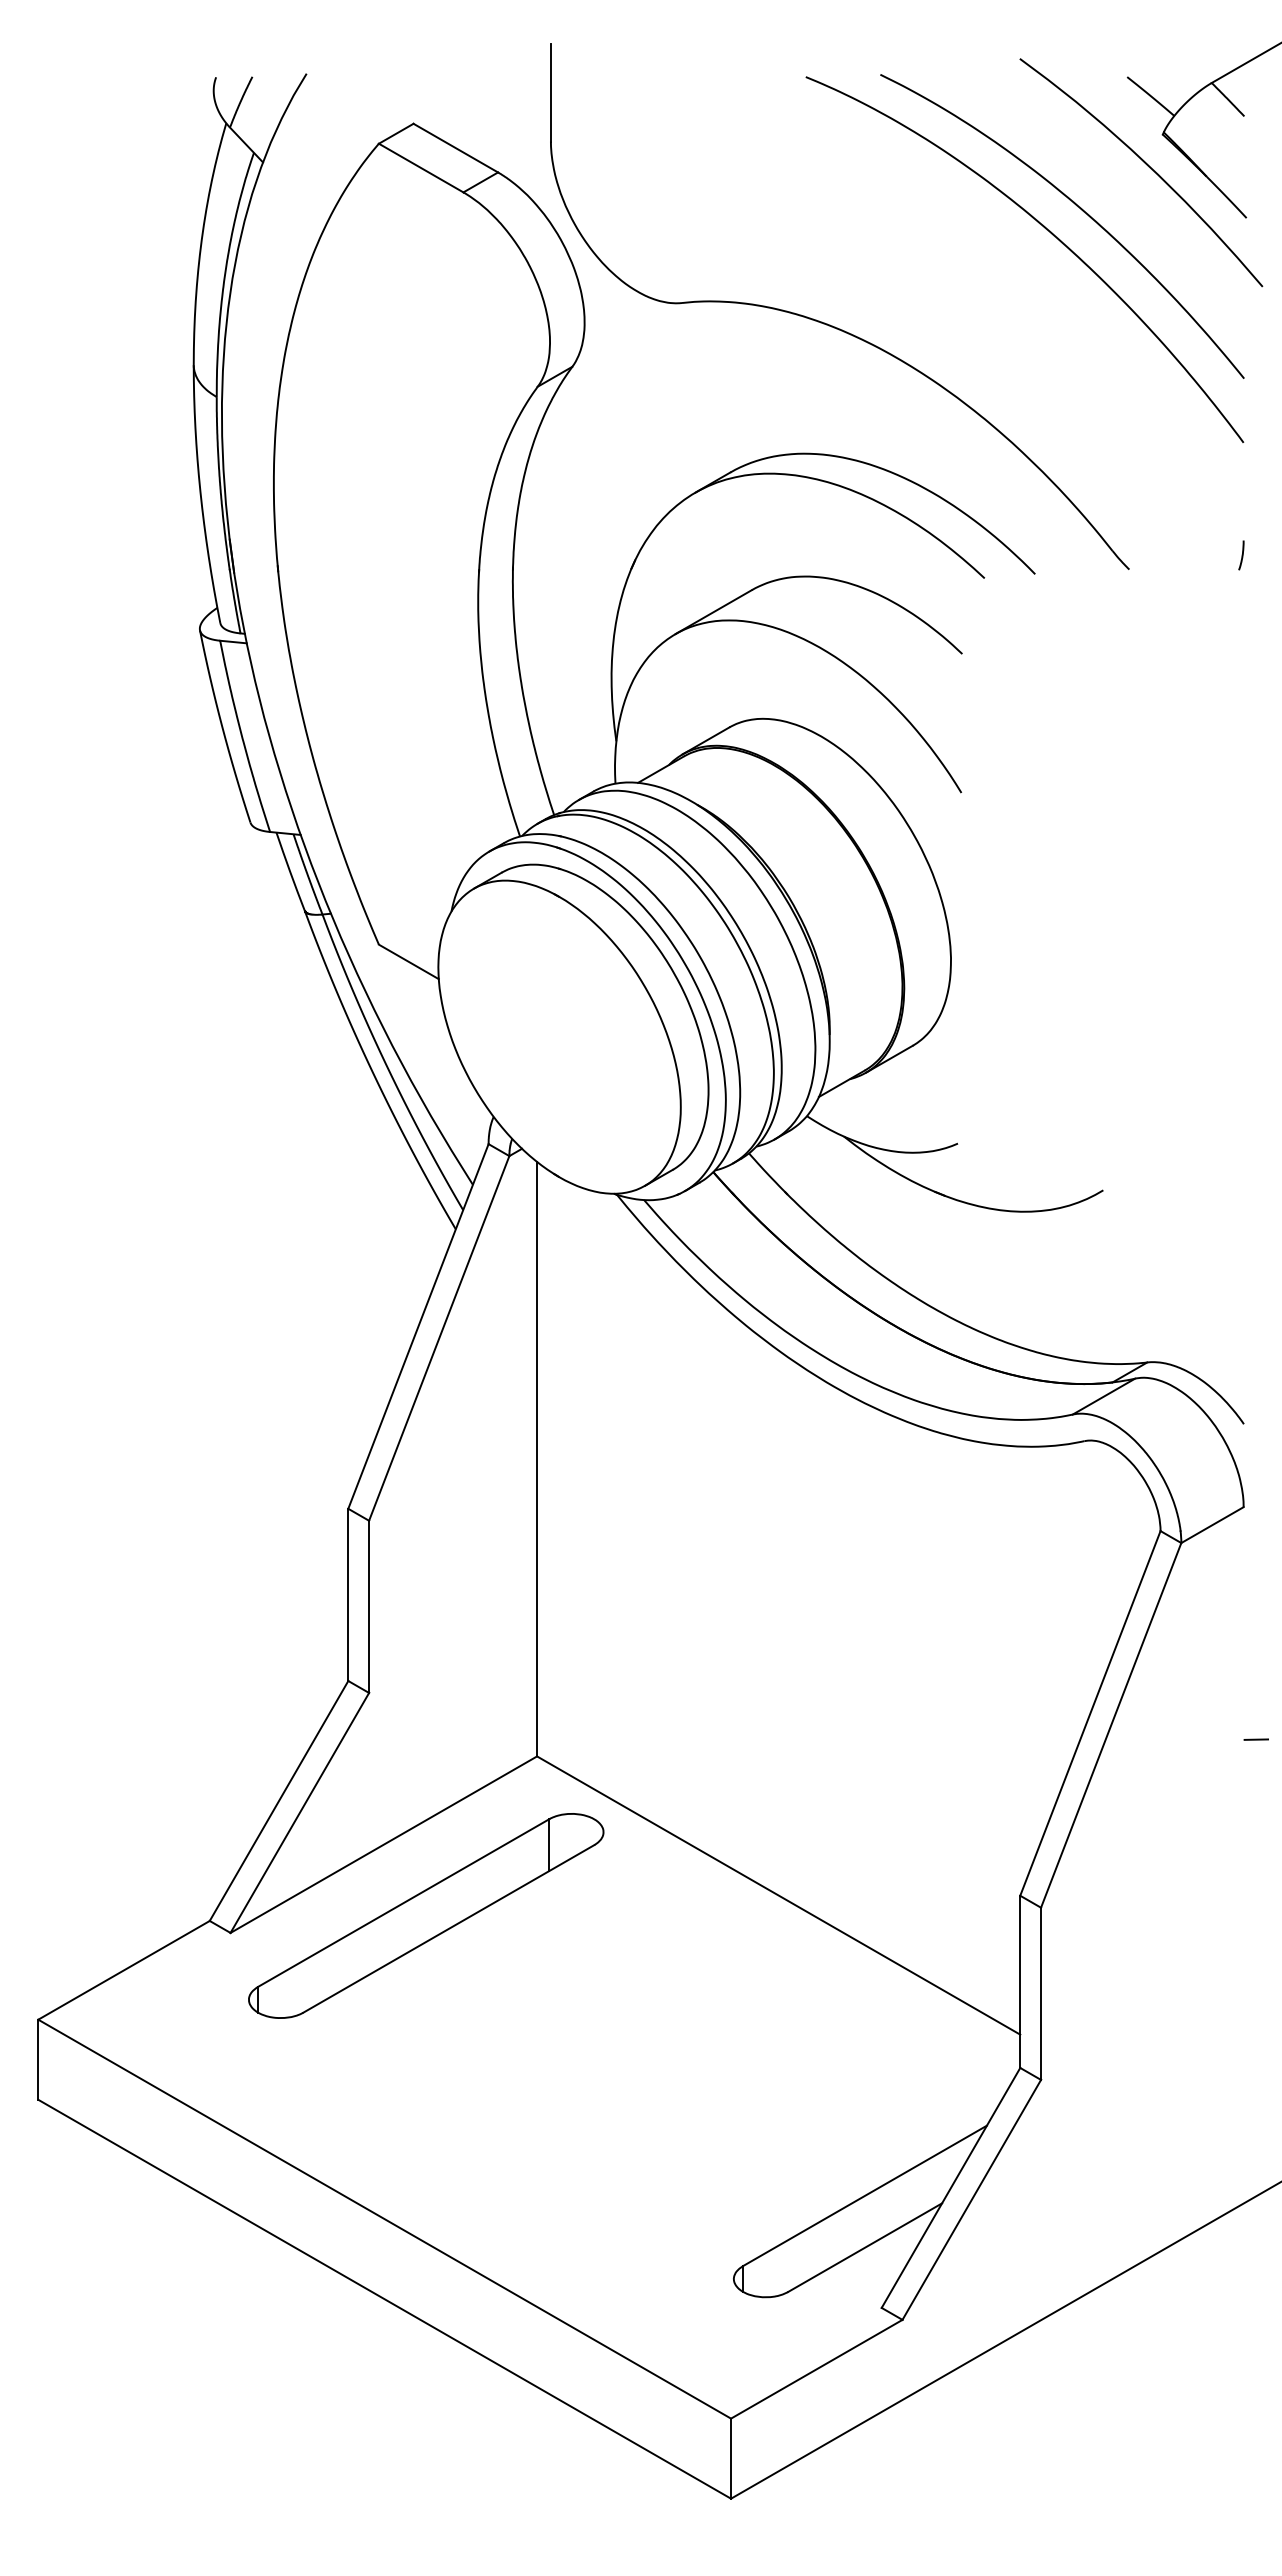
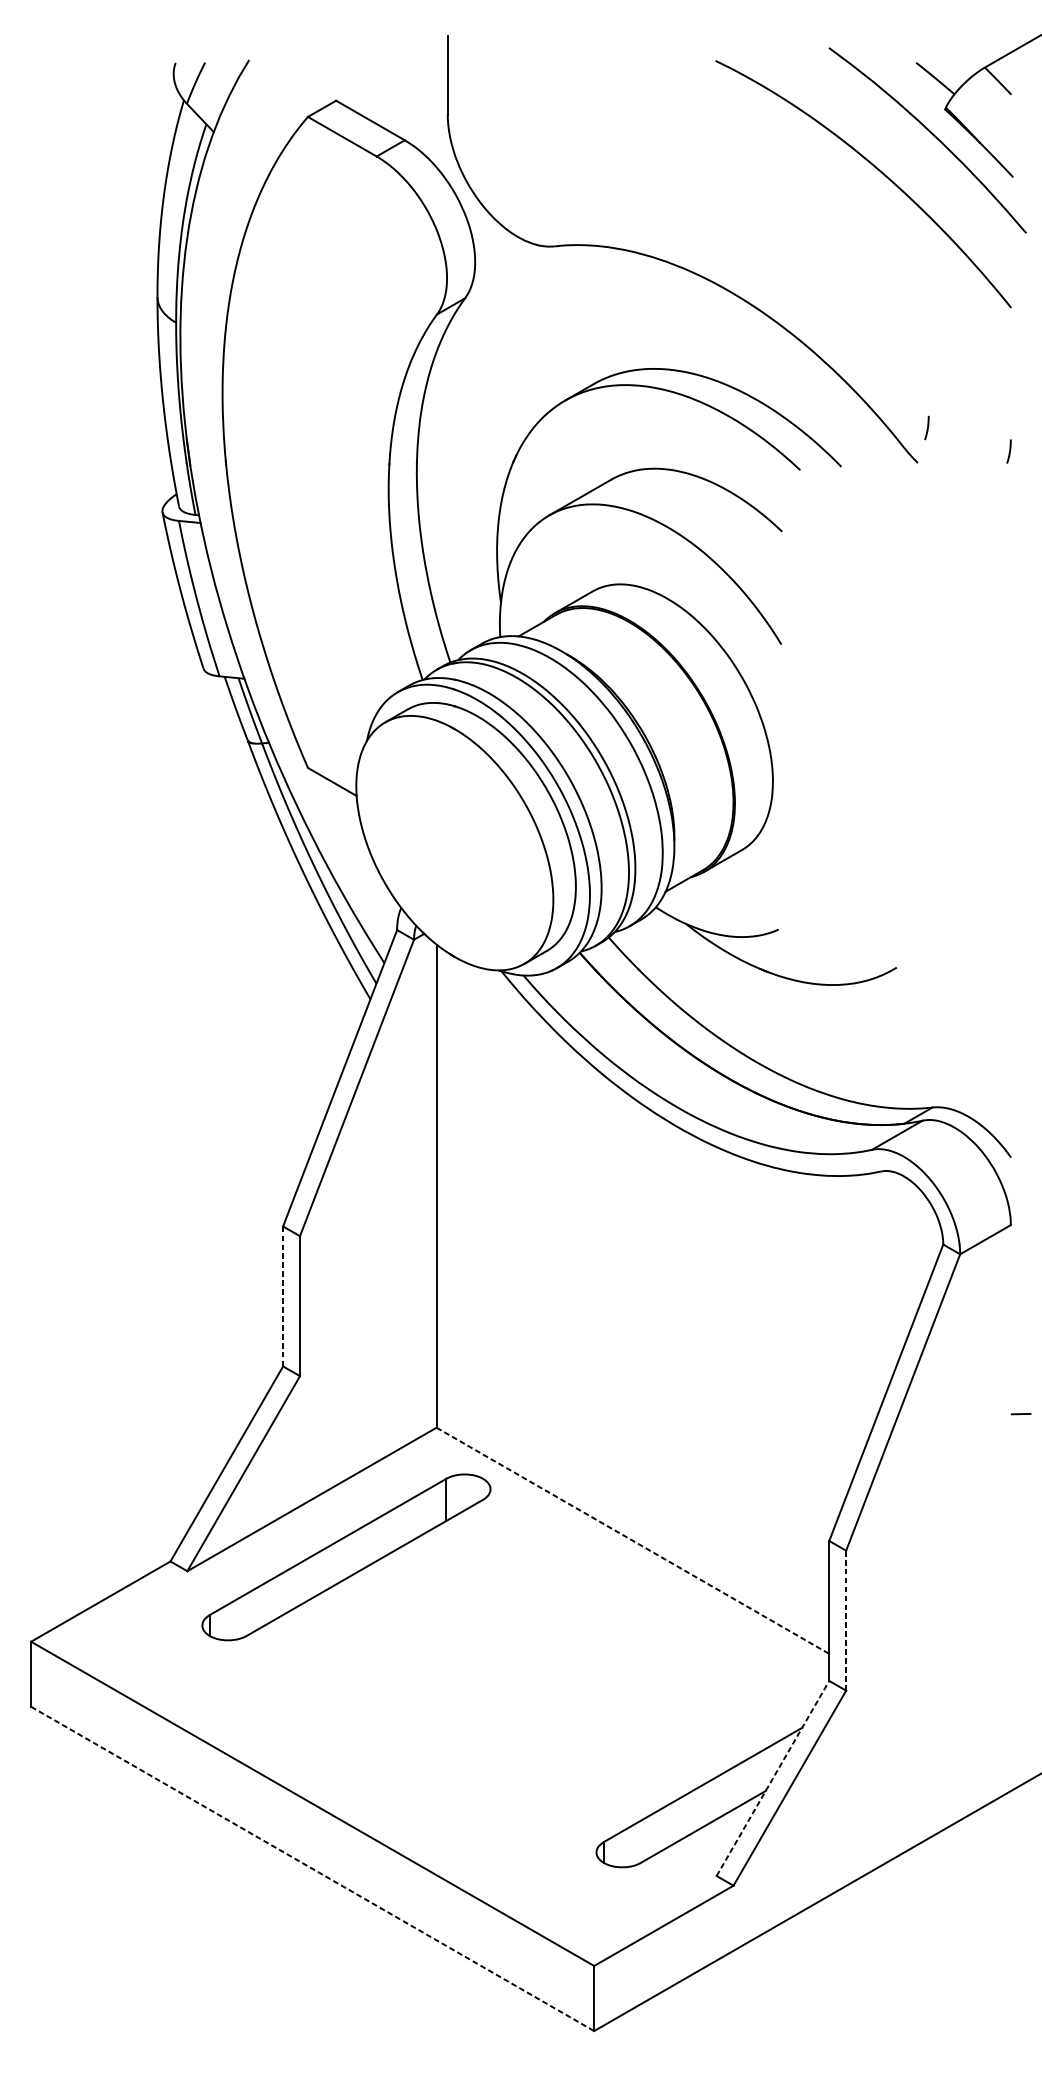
curve: (1045, 229) -> (849, 186), removed
line: (1140, 526) -> (926, 428), added
line: (348, 1594) -> (283, 1296), solid -> dashed
line: (778, 1895) -> (632, 1540), solid -> dashed
line: (1041, 1993) -> (846, 1620), solid -> dashed
line: (951, 2187) -> (773, 1778), solid -> dashed
line: (384, 2299) -> (312, 1869), solid -> dashed

